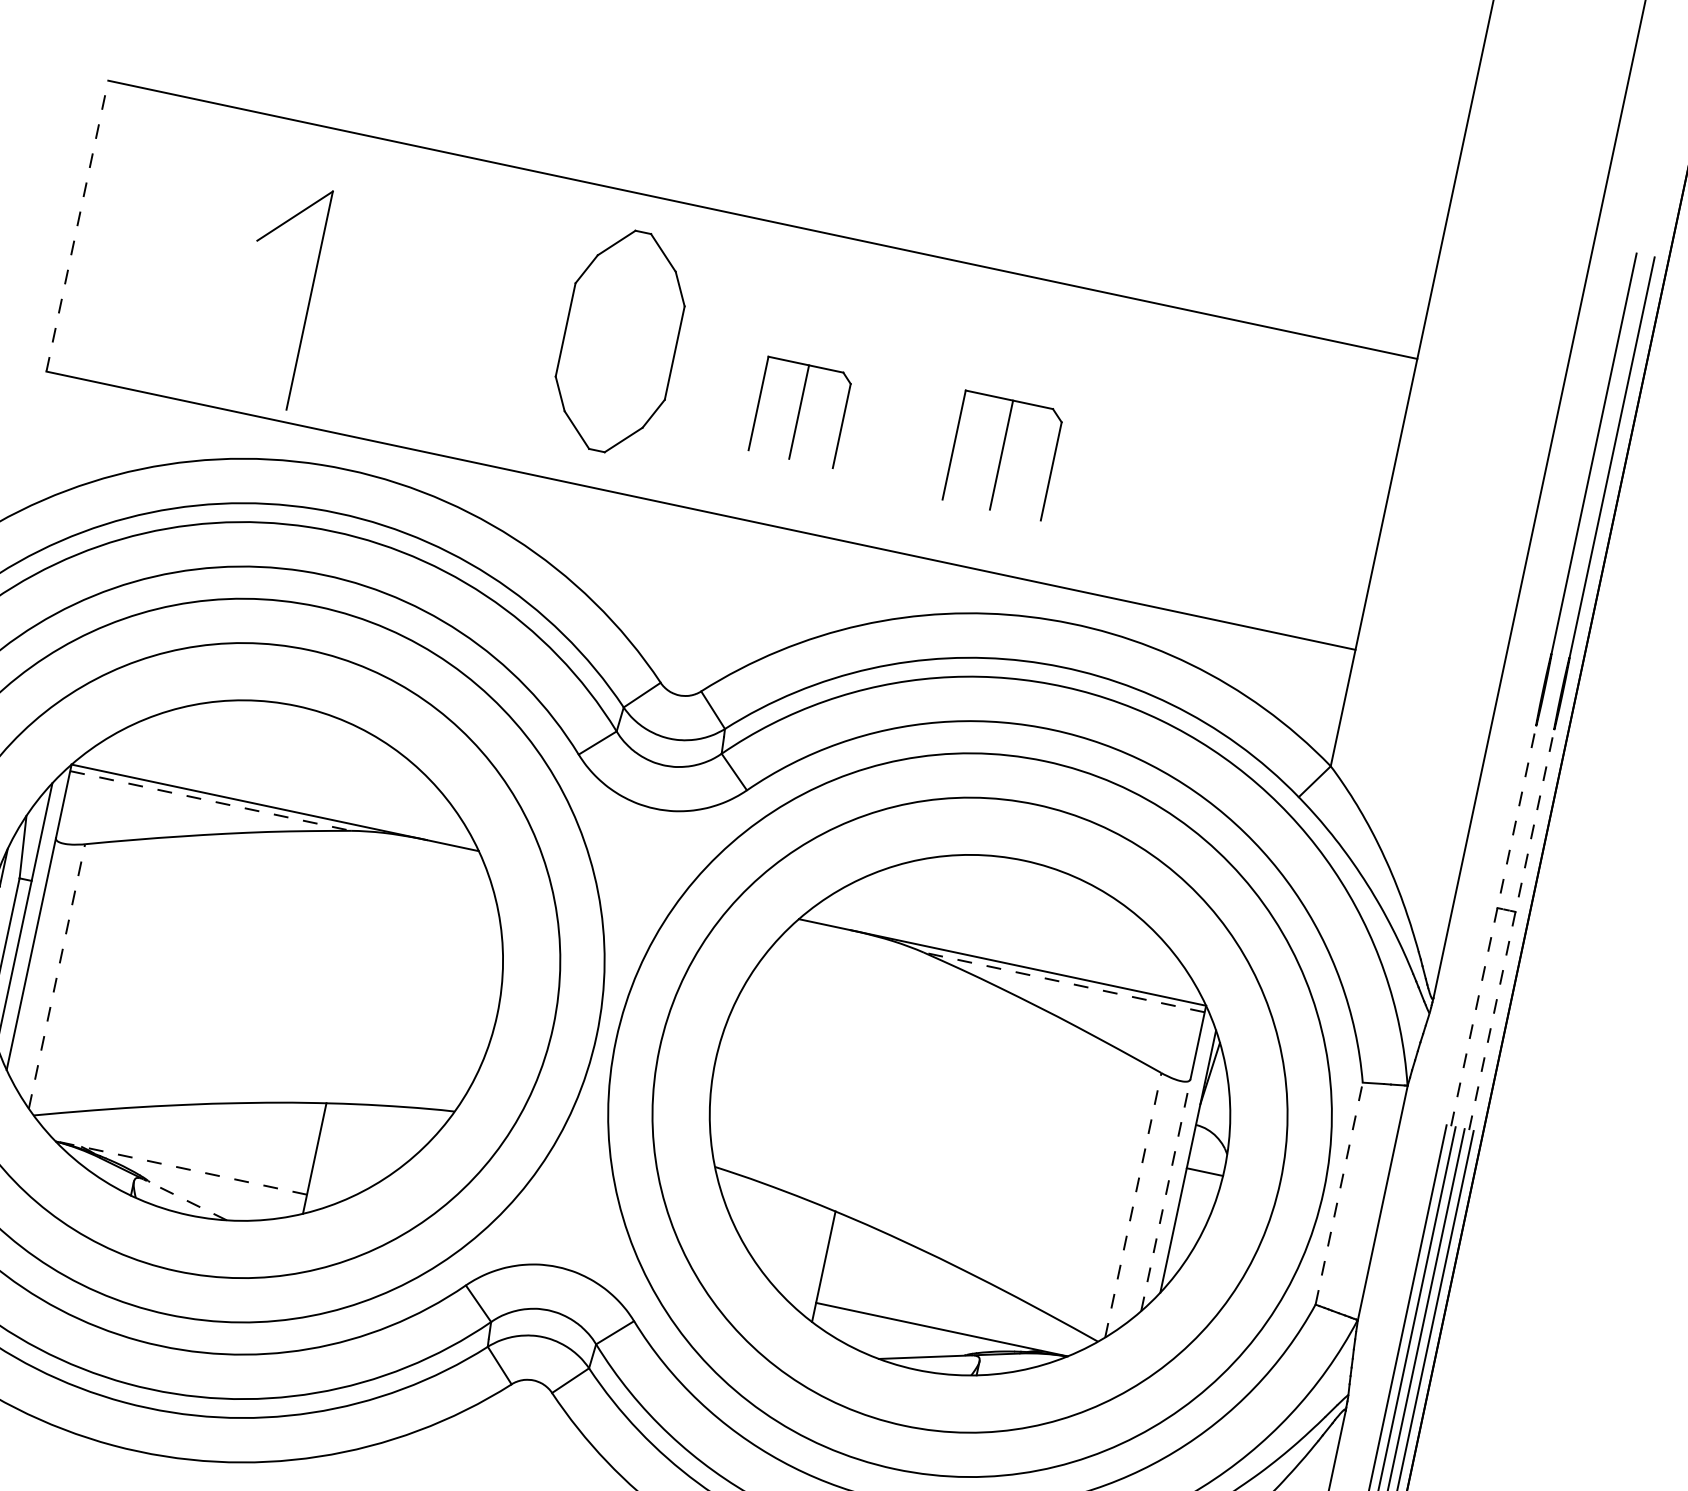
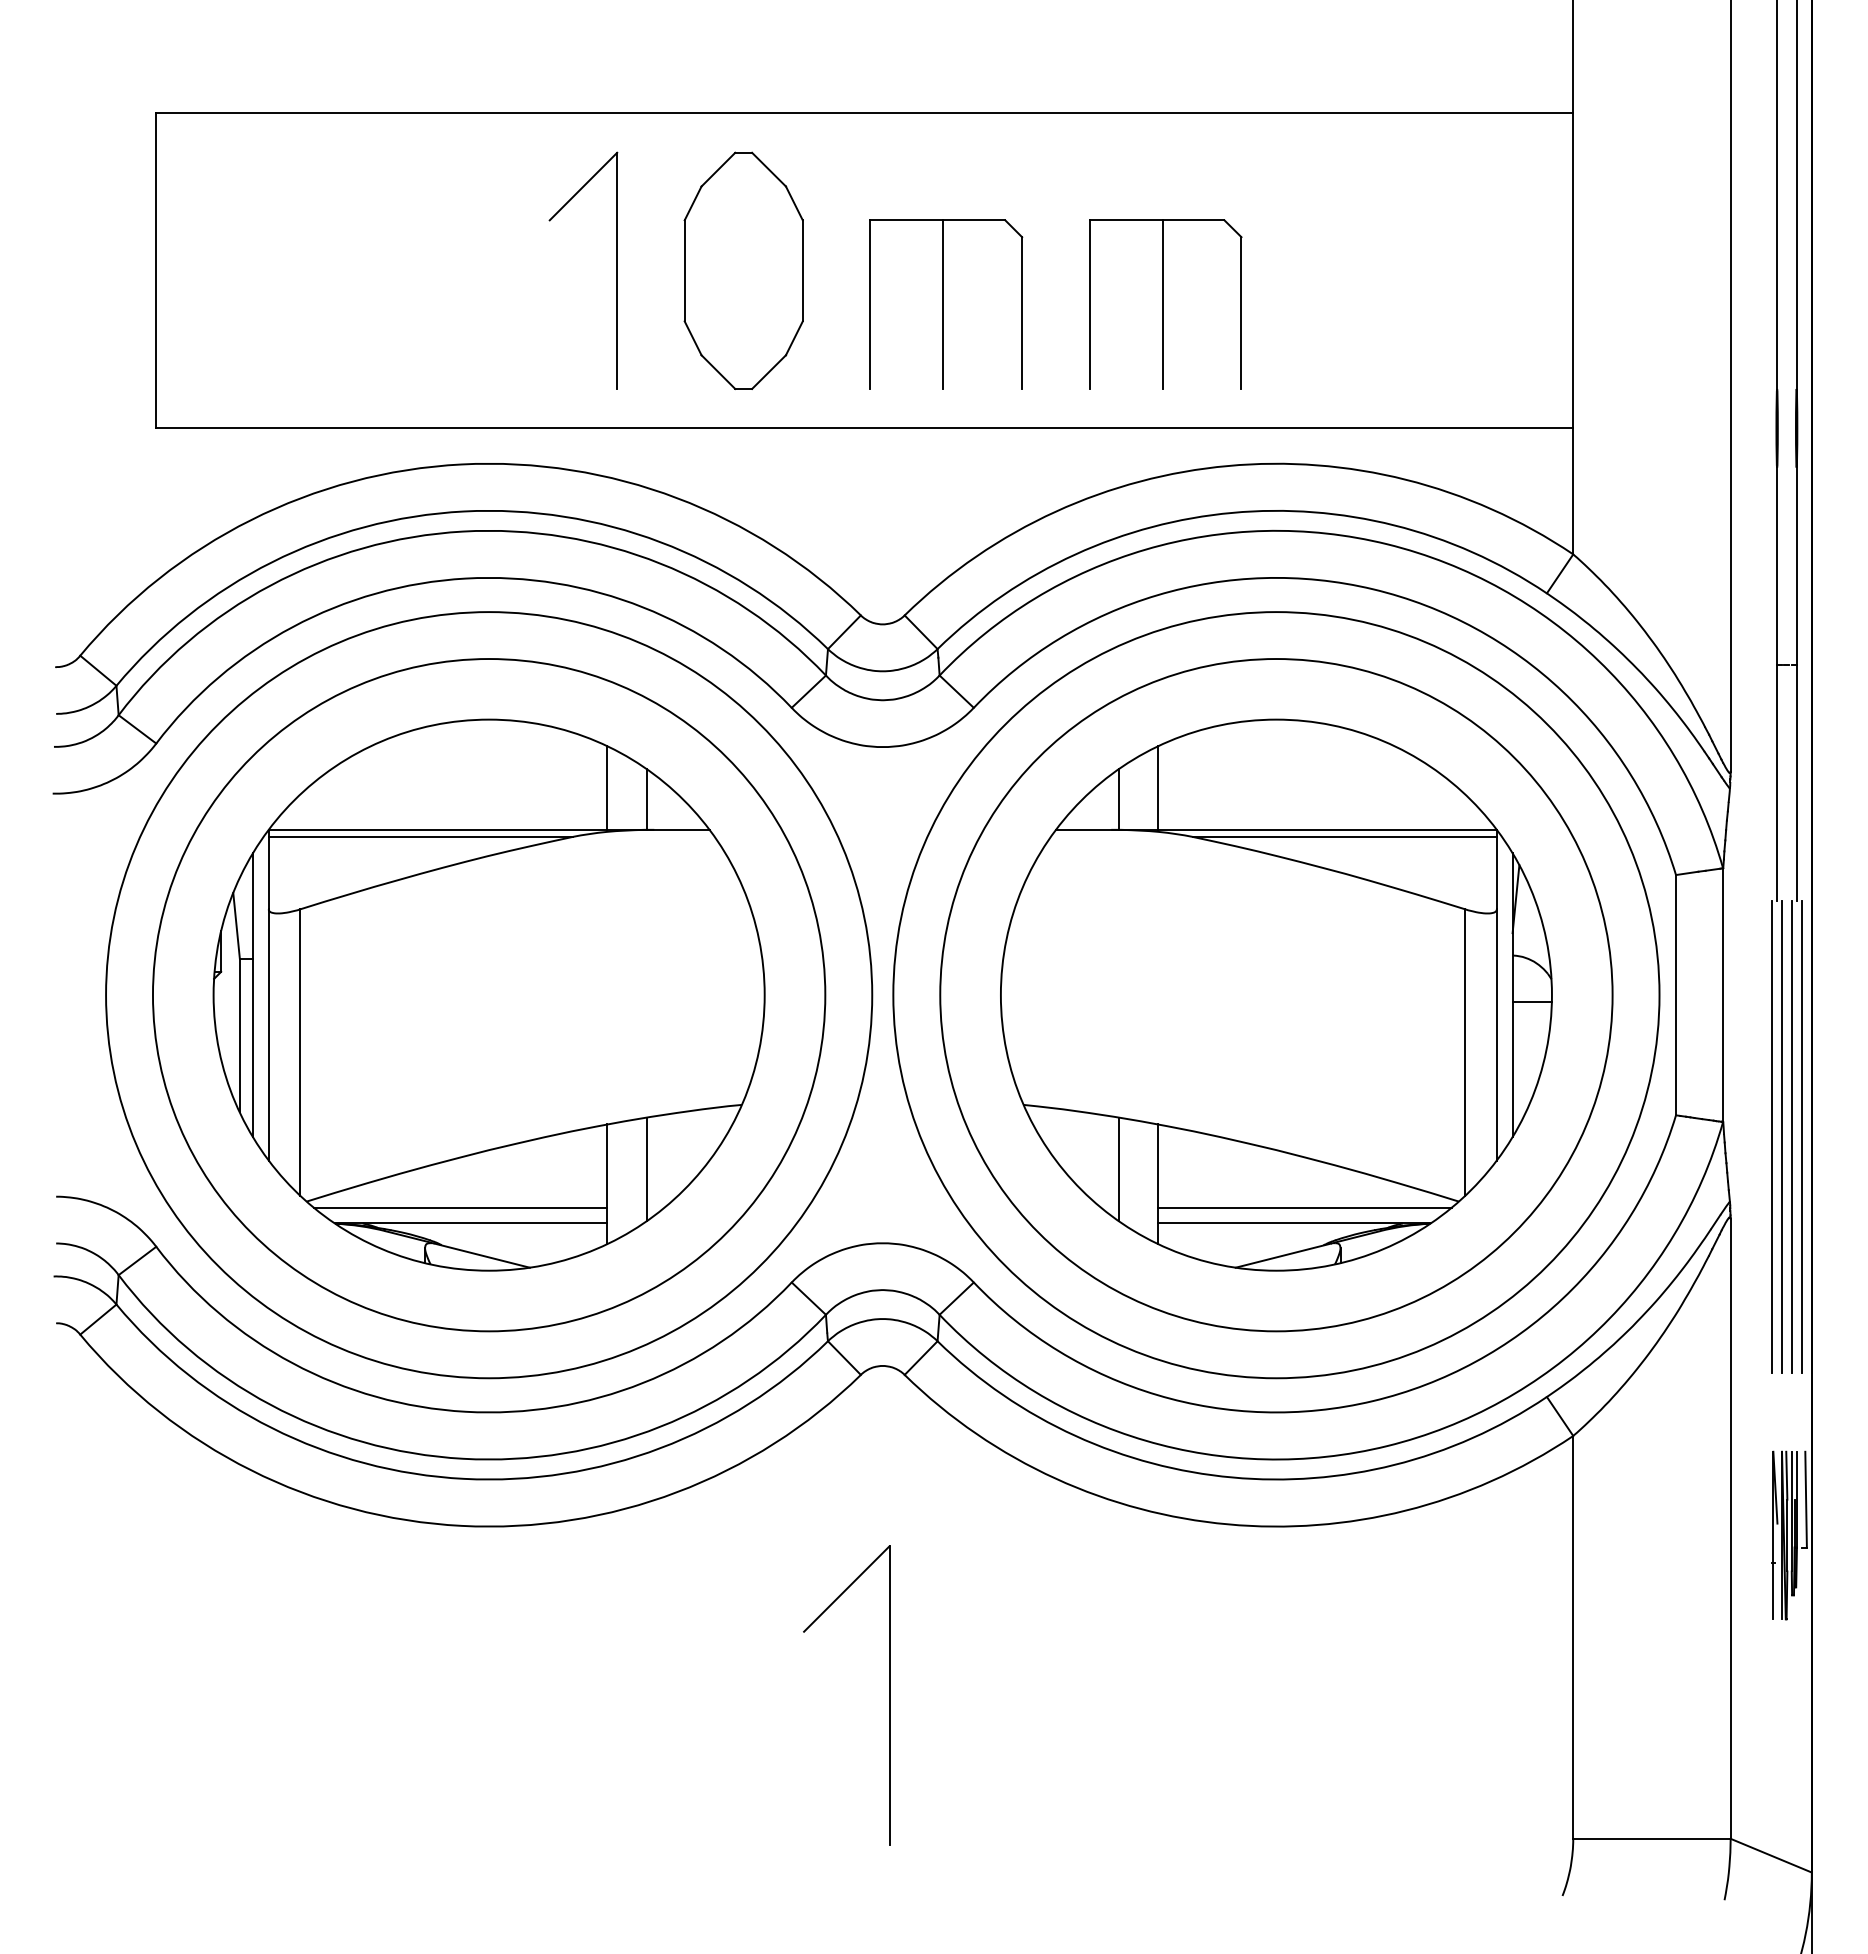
line: (77, 225) -> (156, 270), dashed -> solid
part: (309, 300) -> (616, 270), moved
part: (800, 412) -> (946, 304), size x1.67
part: (1003, 455) -> (1165, 304), size x1.43
line: (392, 791) -> (607, 787), added
line: (211, 800) -> (421, 836), dashed -> solid
line: (426, 810) -> (646, 799), added
line: (901, 900) -> (1158, 787), added
line: (862, 903) -> (1118, 799), added
line: (1493, 926) -> (1777, 684), dashed -> solid
line: (1511, 930) -> (1796, 684), dashed -> solid
line: (57, 976) -> (300, 1052), dashed -> solid
line: (1064, 981) -> (1344, 836), dashed -> solid
line: (174, 1151) -> (460, 1207), added
line: (353, 1152) -> (646, 1169), added
line: (180, 1167) -> (470, 1223), dashed -> solid
line: (1339, 1193) -> (1676, 994), dashed -> solid
line: (1165, 1194) -> (1496, 1034), dashed -> solid
line: (184, 1199) -> (481, 1255), dashed -> solid
line: (1133, 1205) -> (1465, 1052), dashed -> solid
line: (789, 1245) -> (1118, 1169), added
line: (954, 1316) -> (1304, 1207), added

